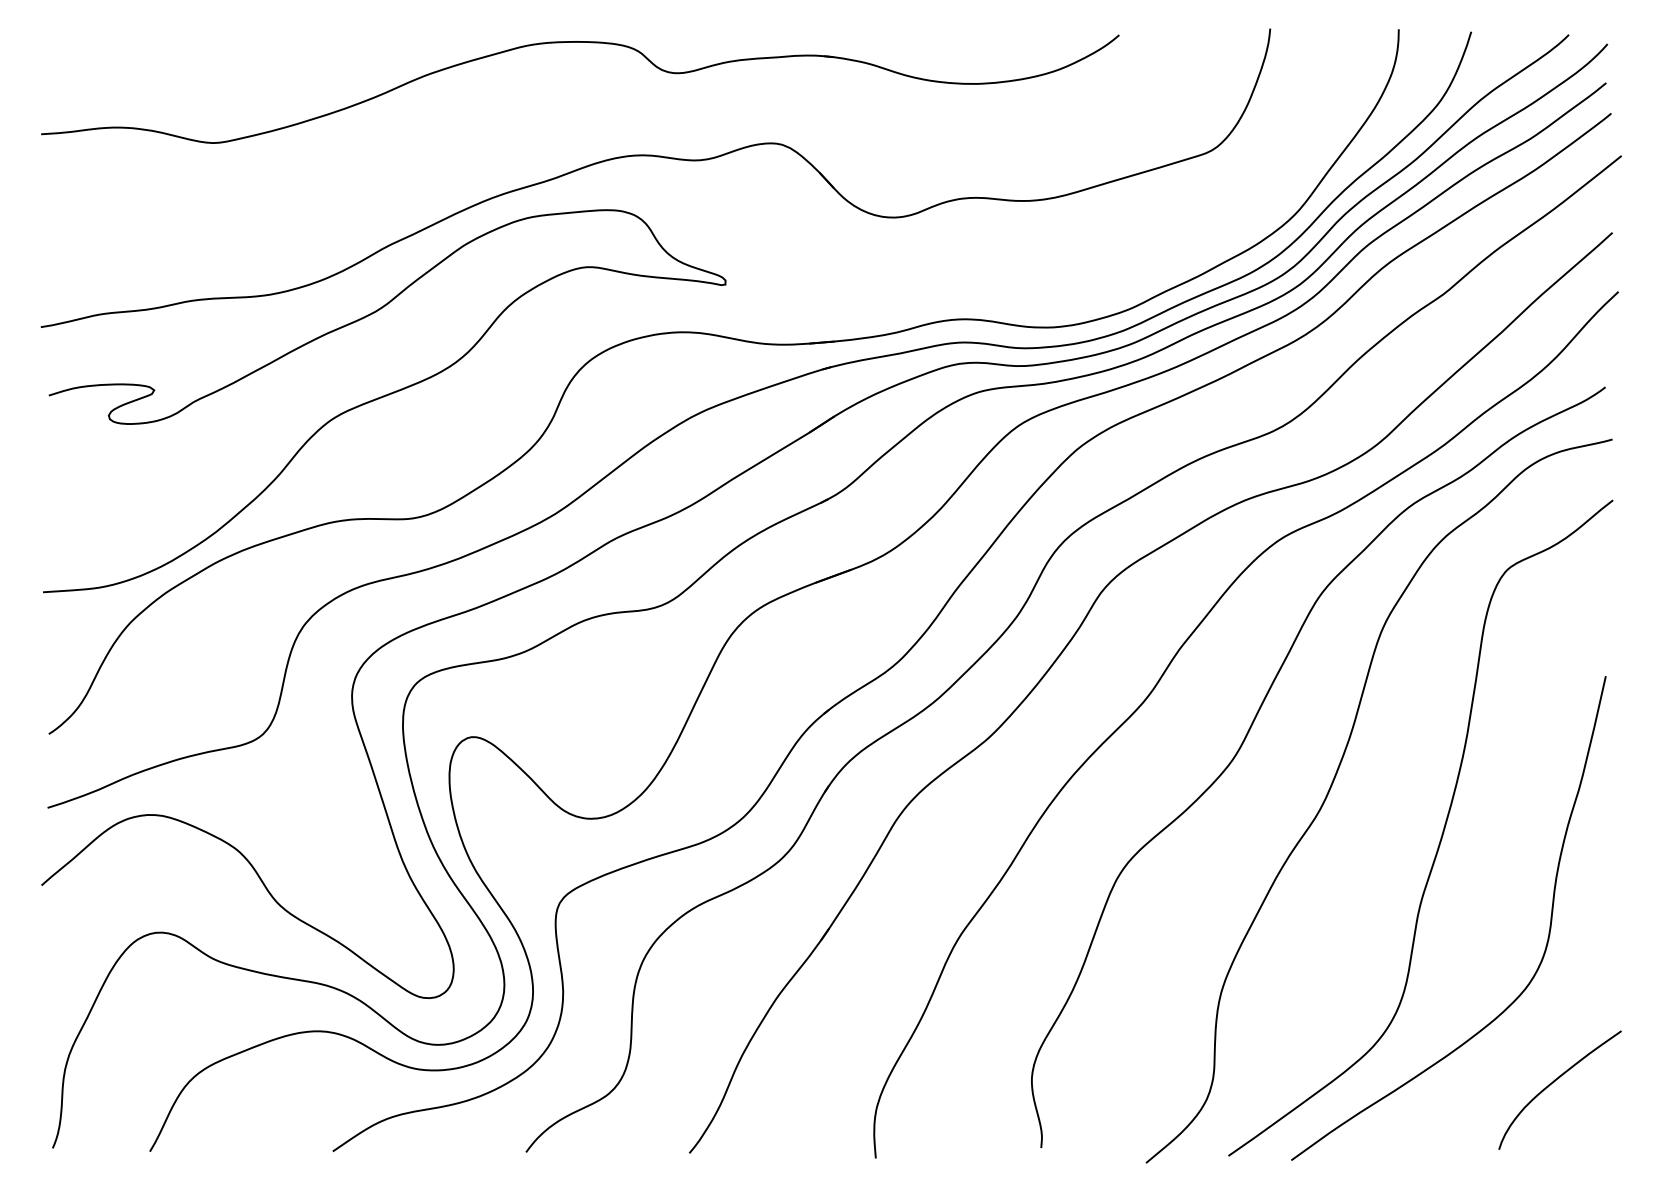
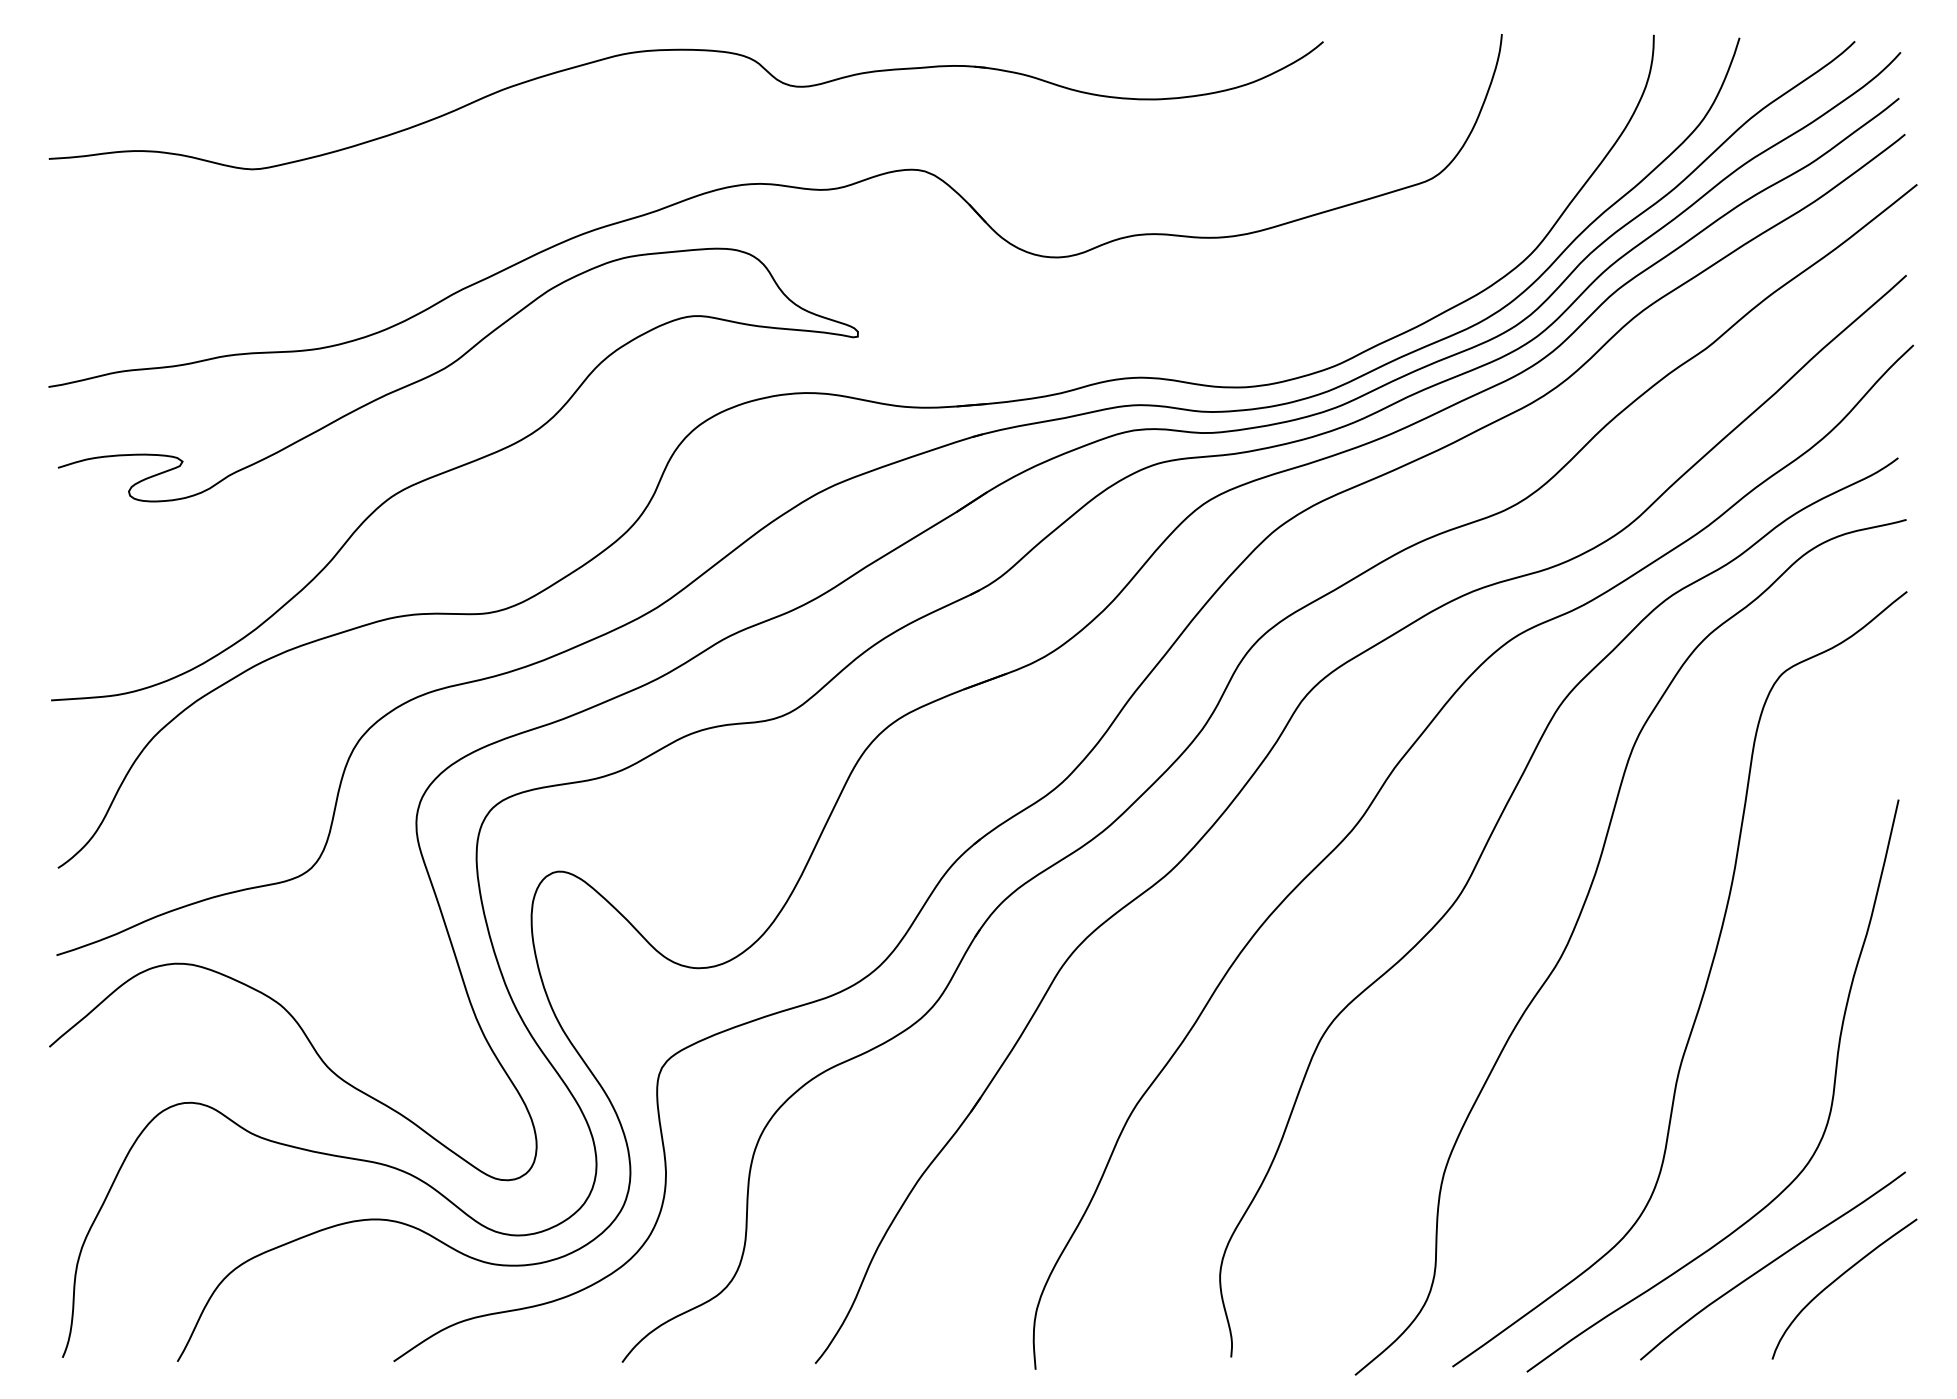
curve: (1499, 1068) -> (1772, 1263), added

